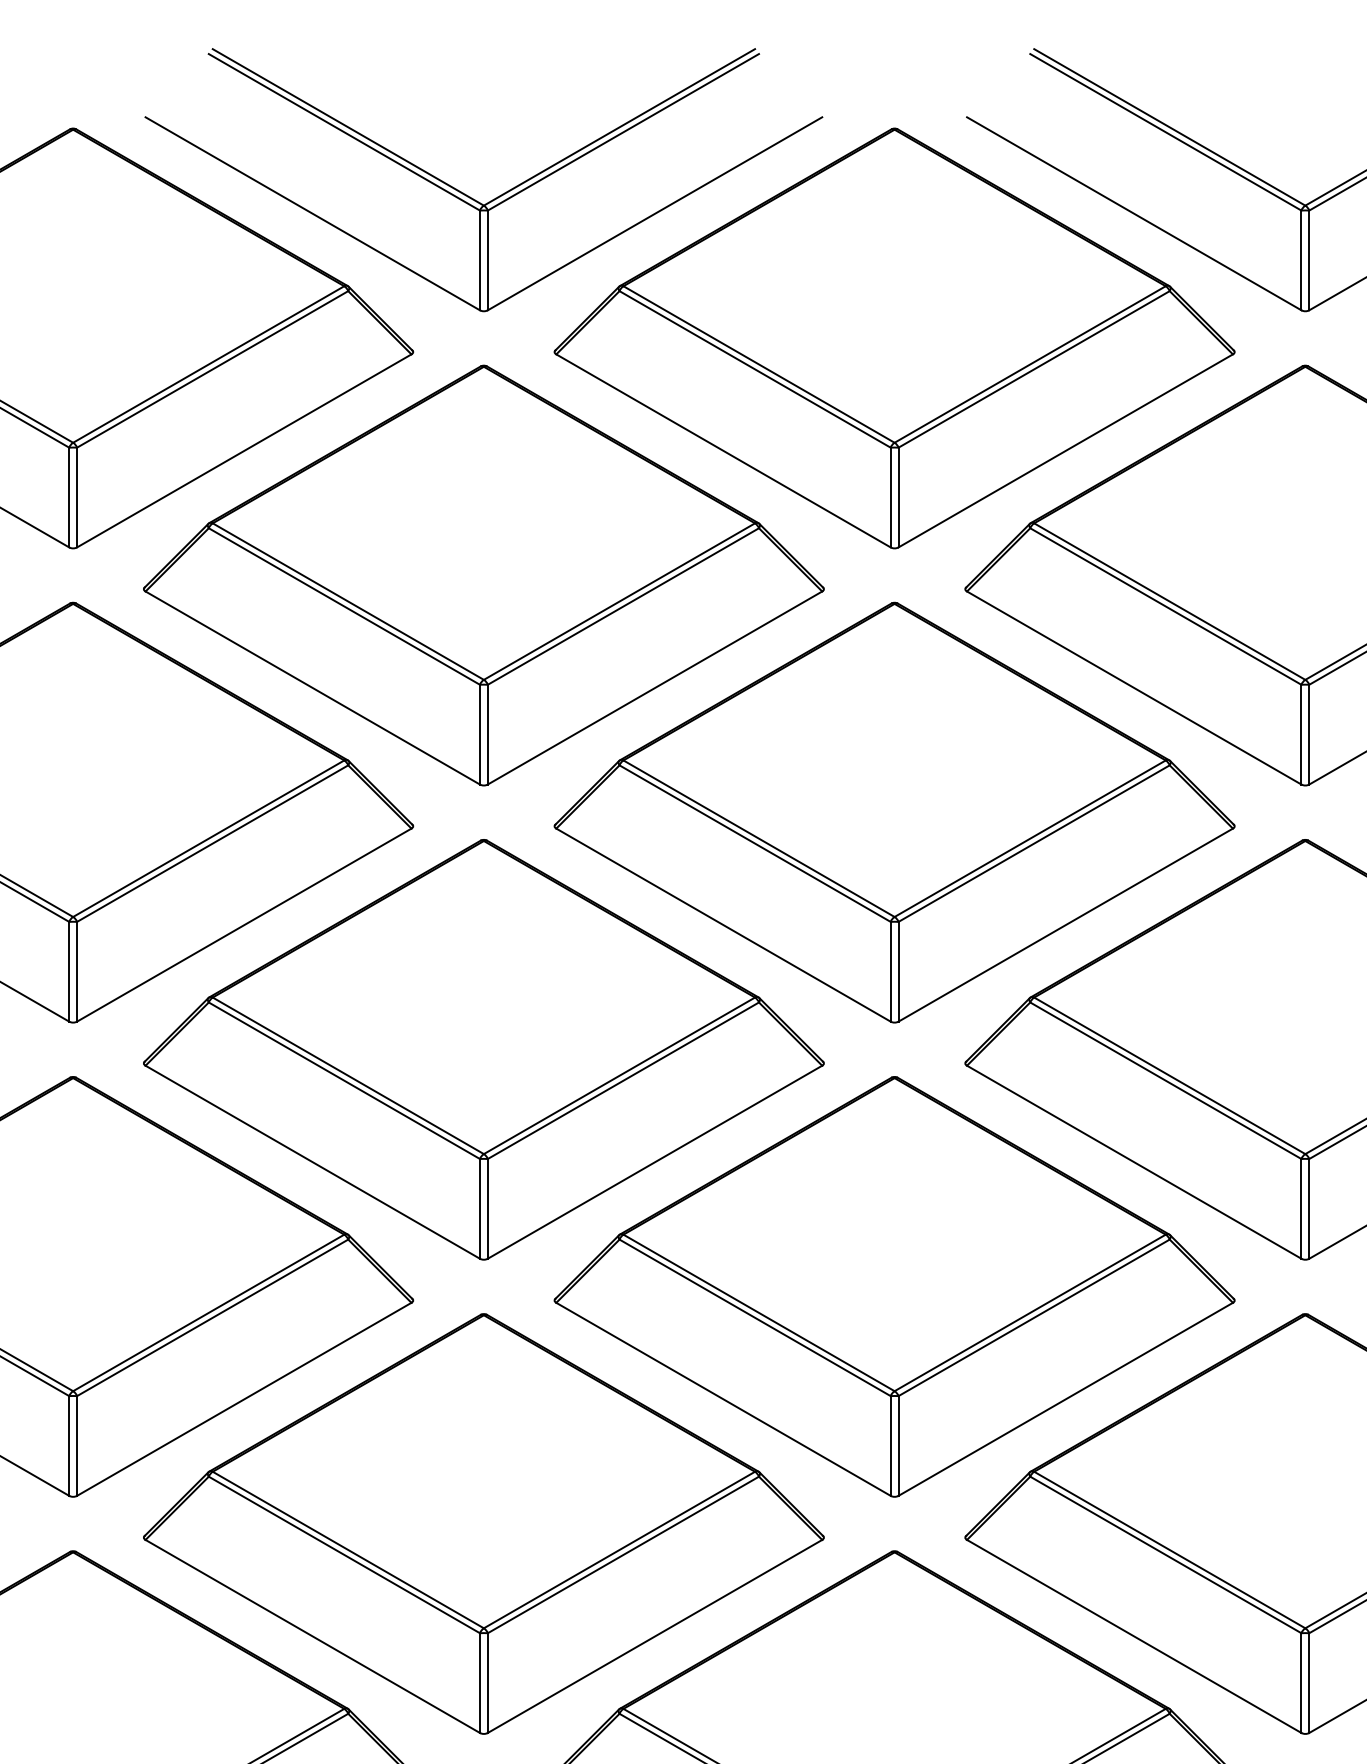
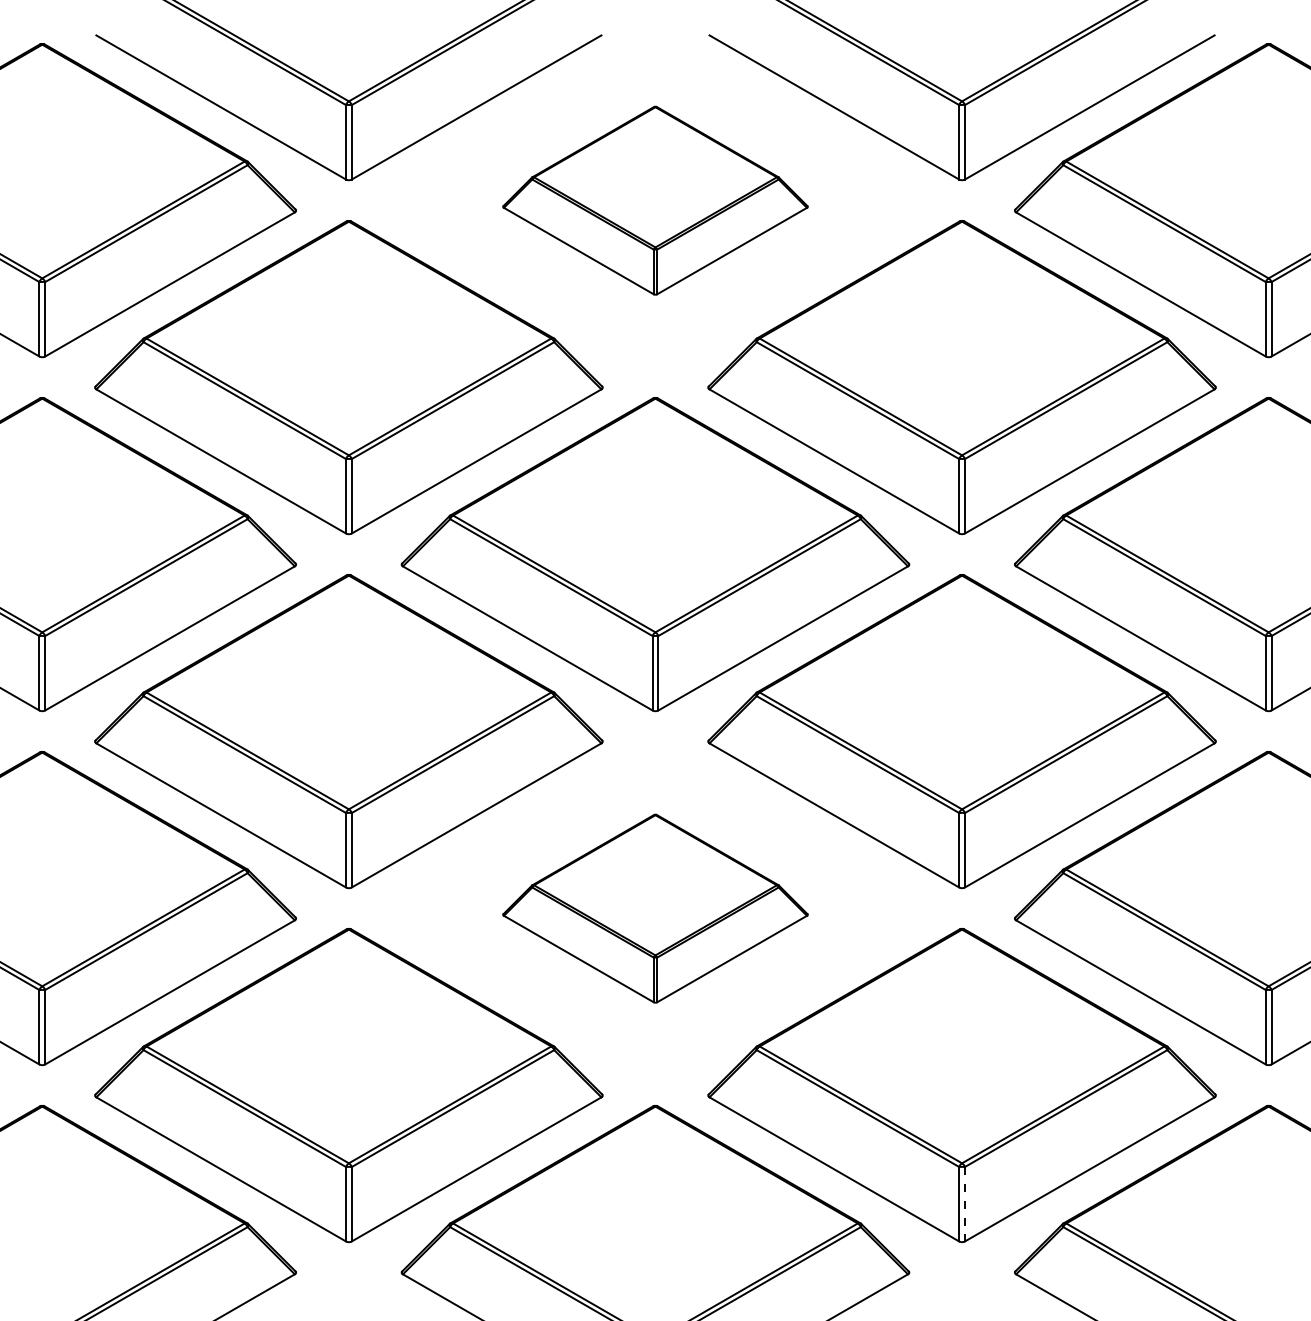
part: (894, 338) -> (655, 200), size x0.6
part: (894, 1286) -> (655, 908), size x0.6
line: (1309, 1683) -> (965, 1204), solid -> dashed

